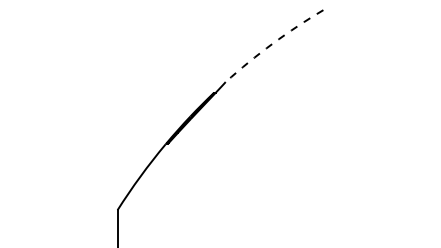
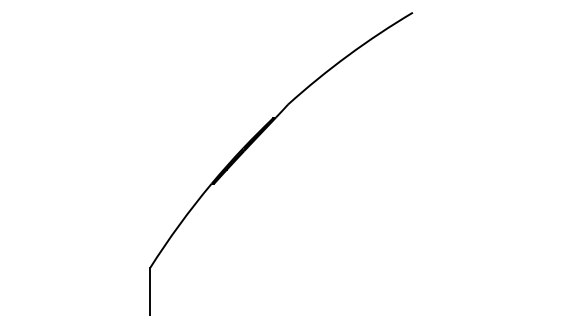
arc: (272, 43) -> (348, 55), dashed -> solid

